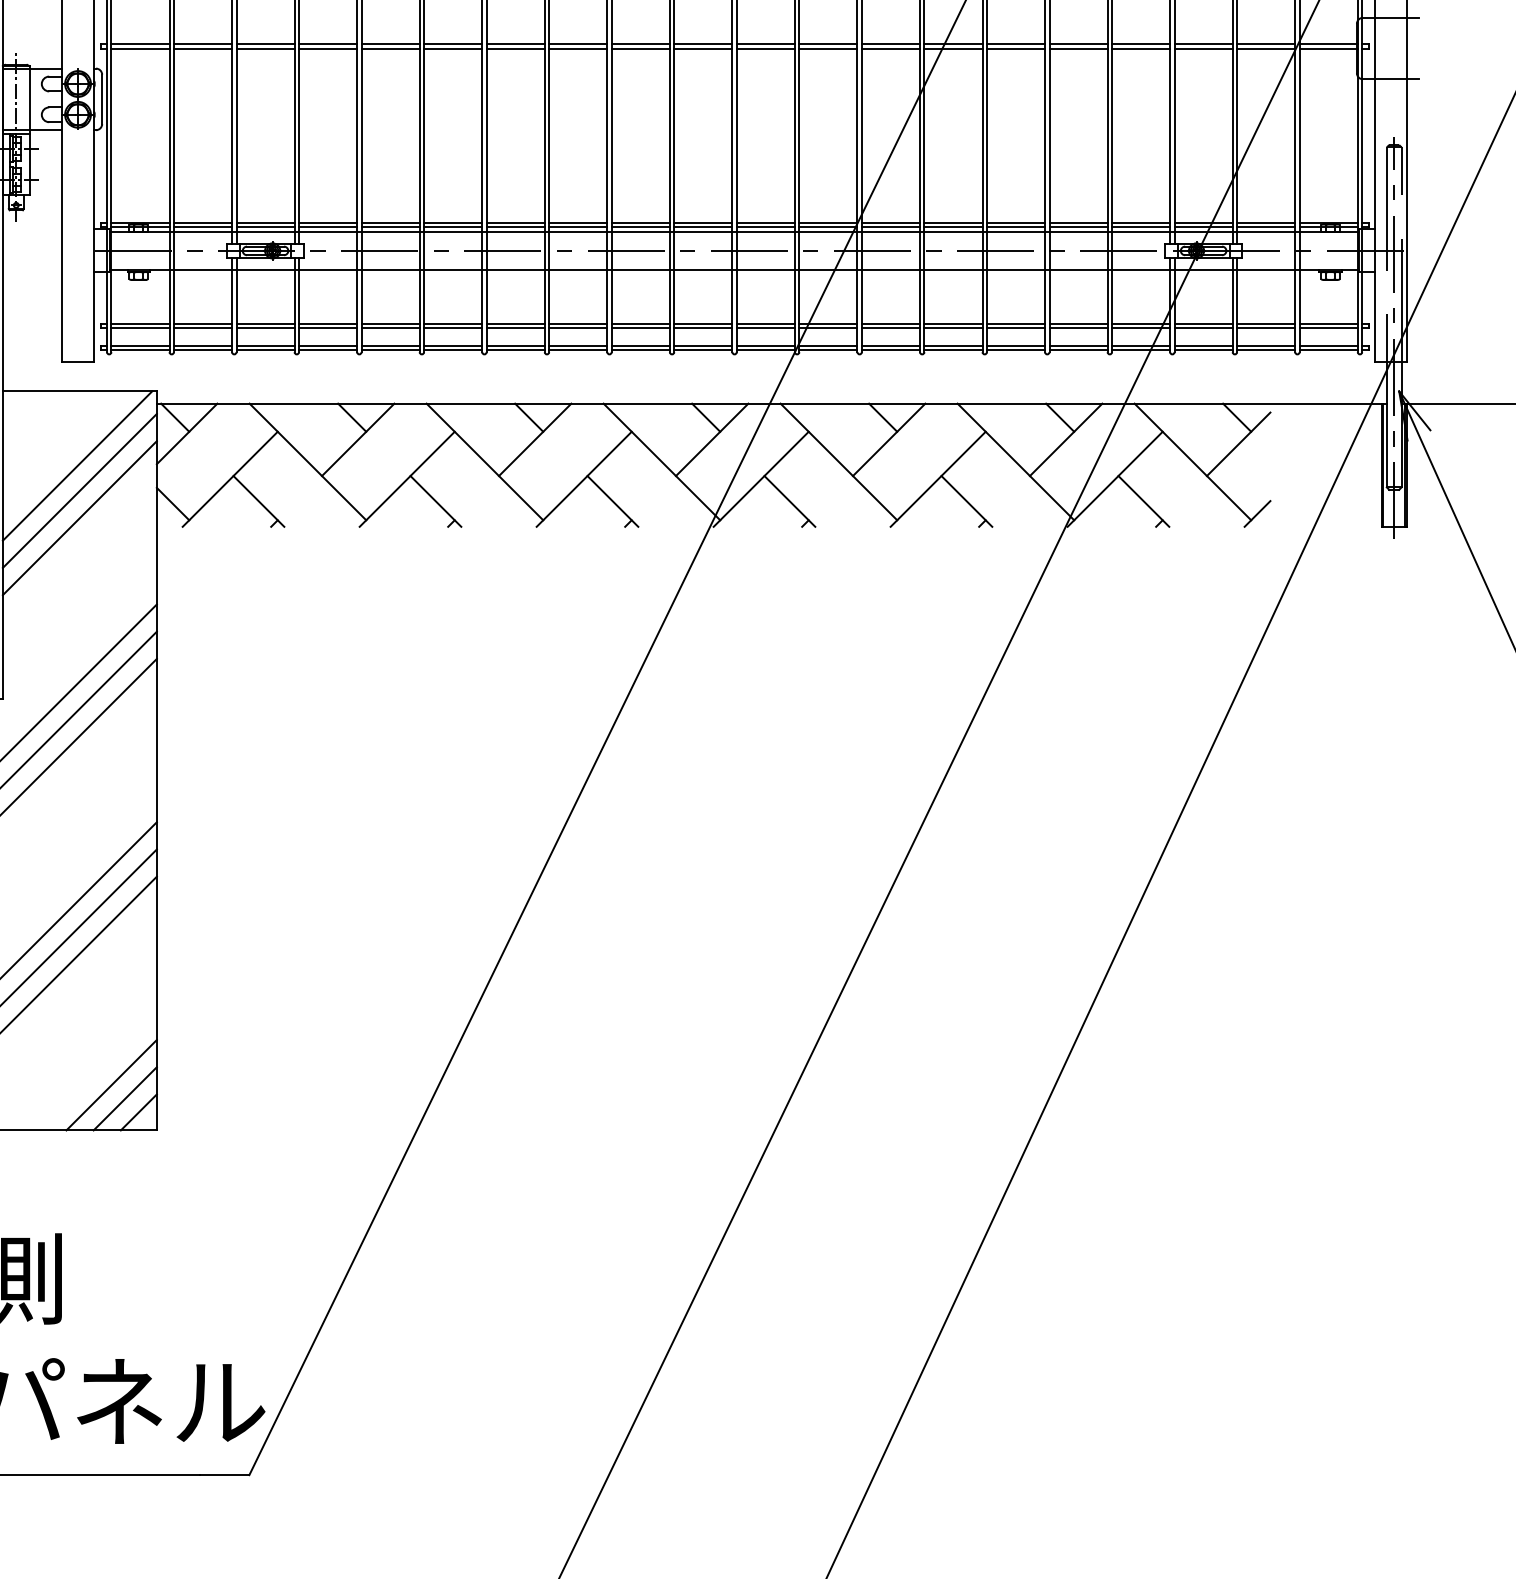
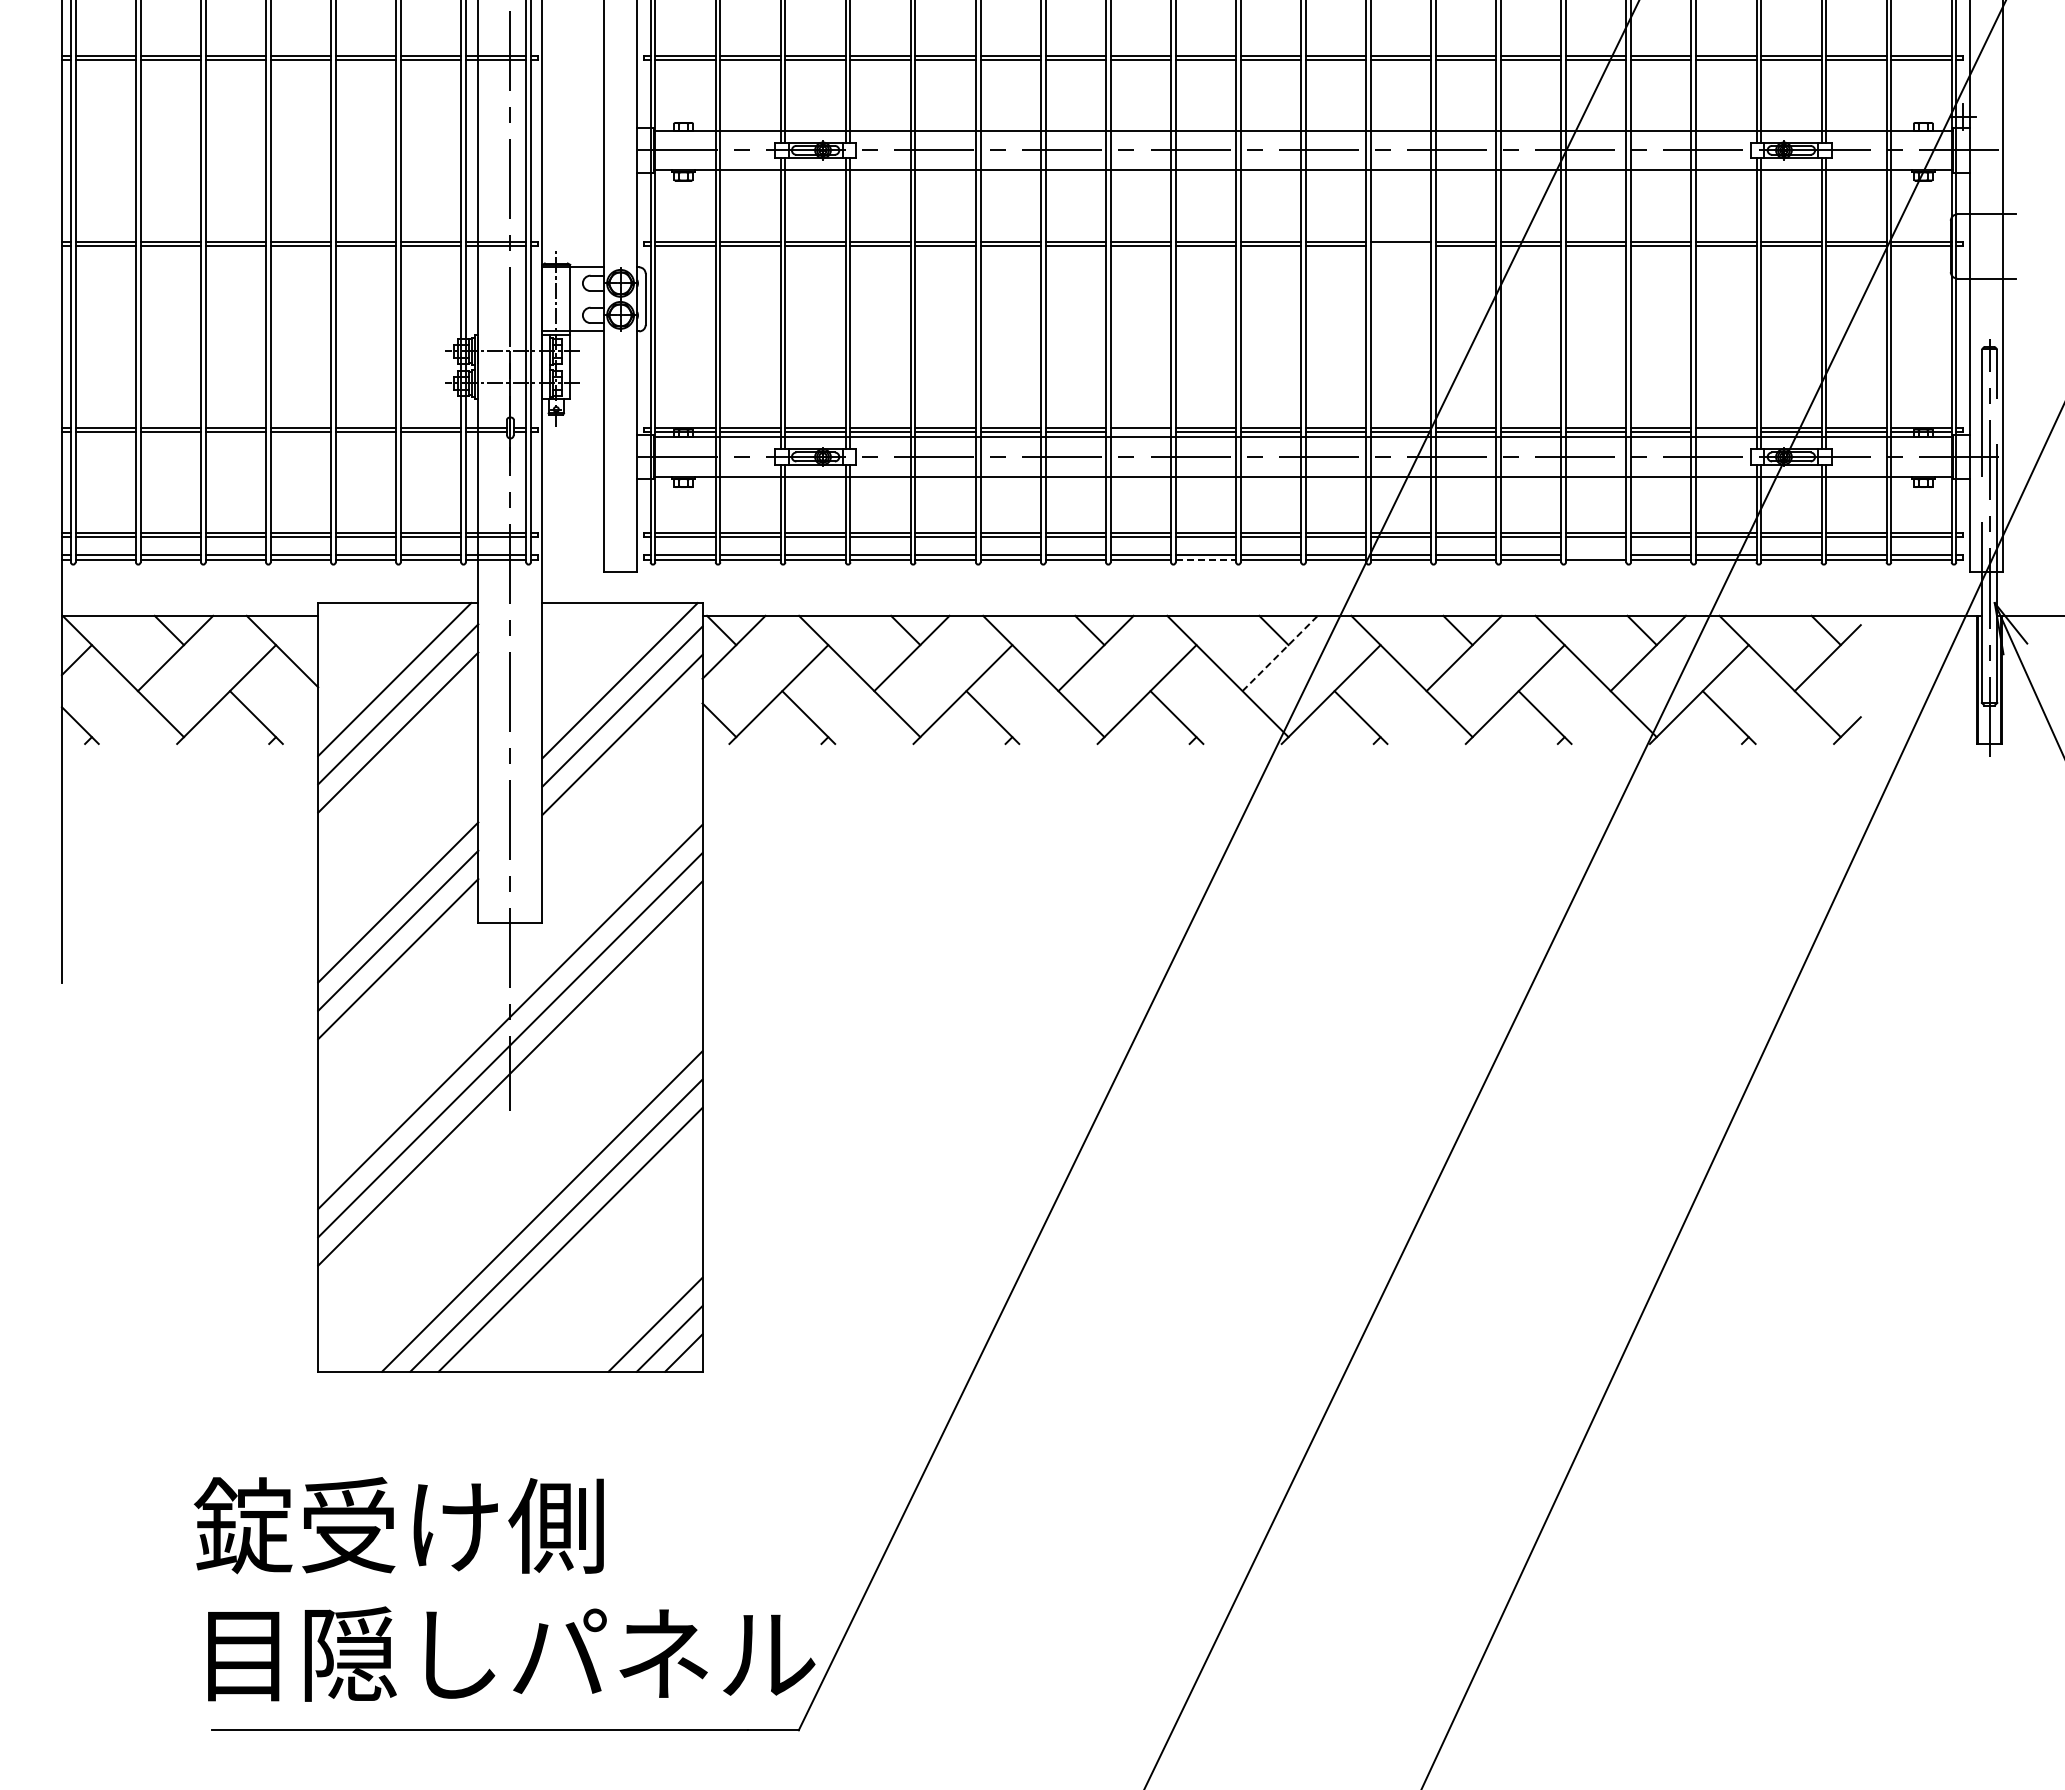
line: (827, 48) -> (1400, 246), removed
line: (577, 227) -> (1140, 432), removed
line: (1141, 227) -> (1726, 432), removed
line: (1015, 345) -> (1595, 555), removed
line: (641, 350) -> (1206, 560), solid -> dashed
line: (712, 439) -> (1280, 653), solid -> dashed

